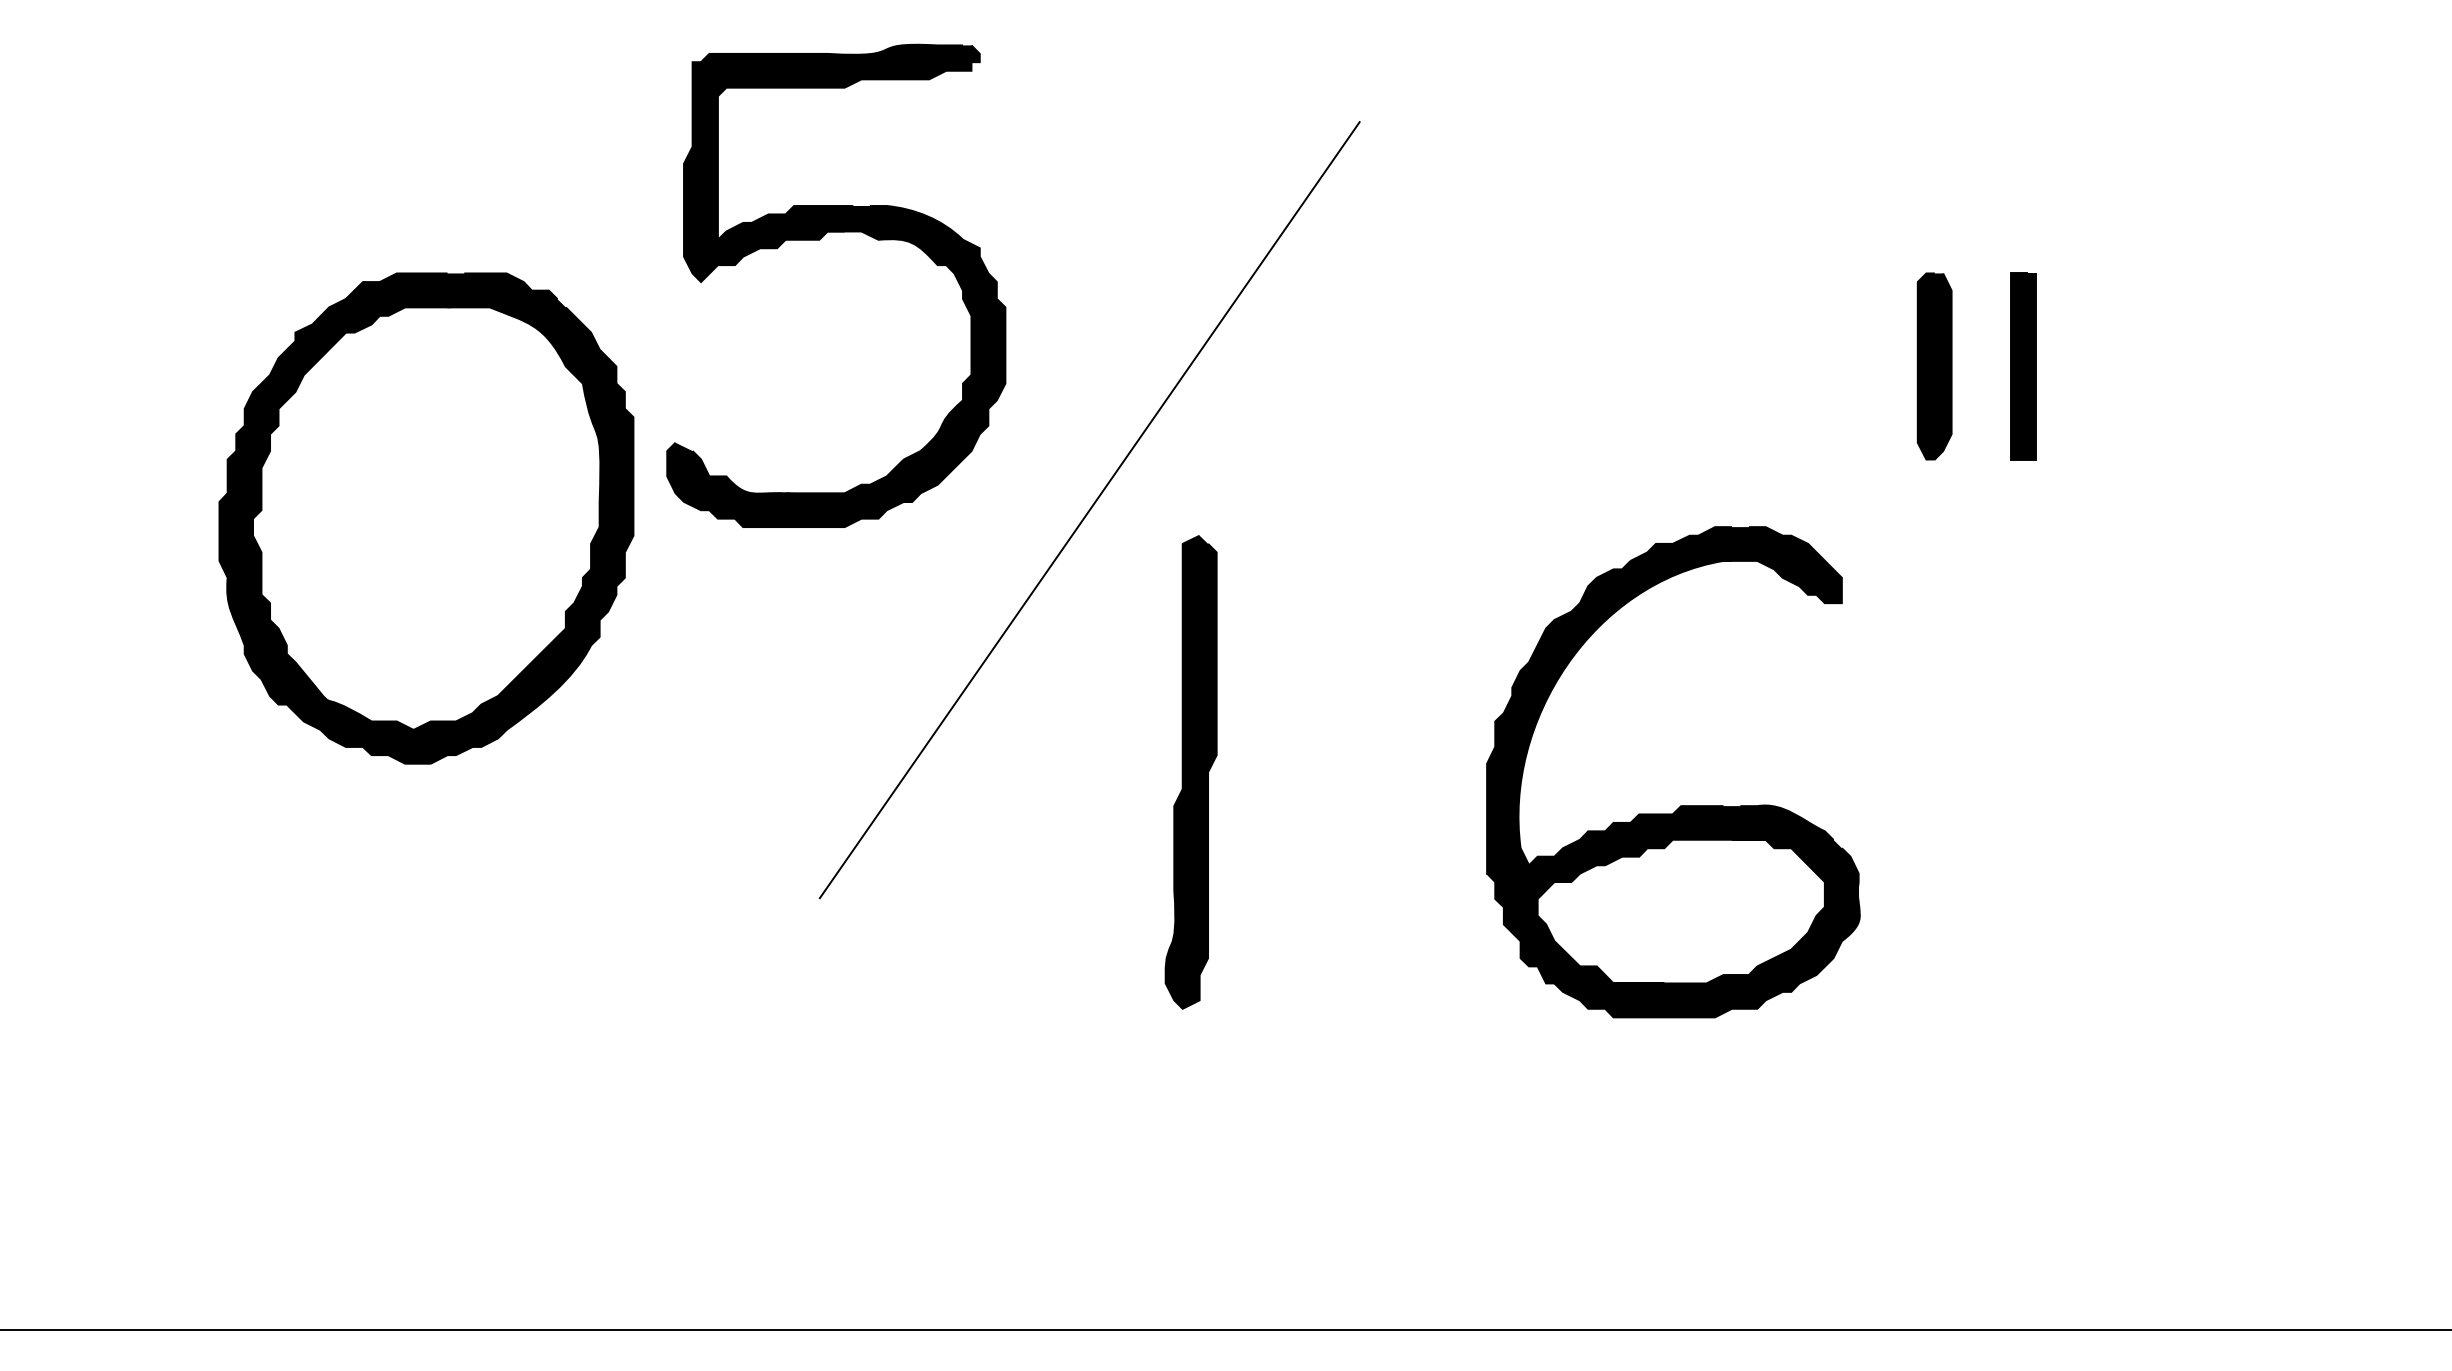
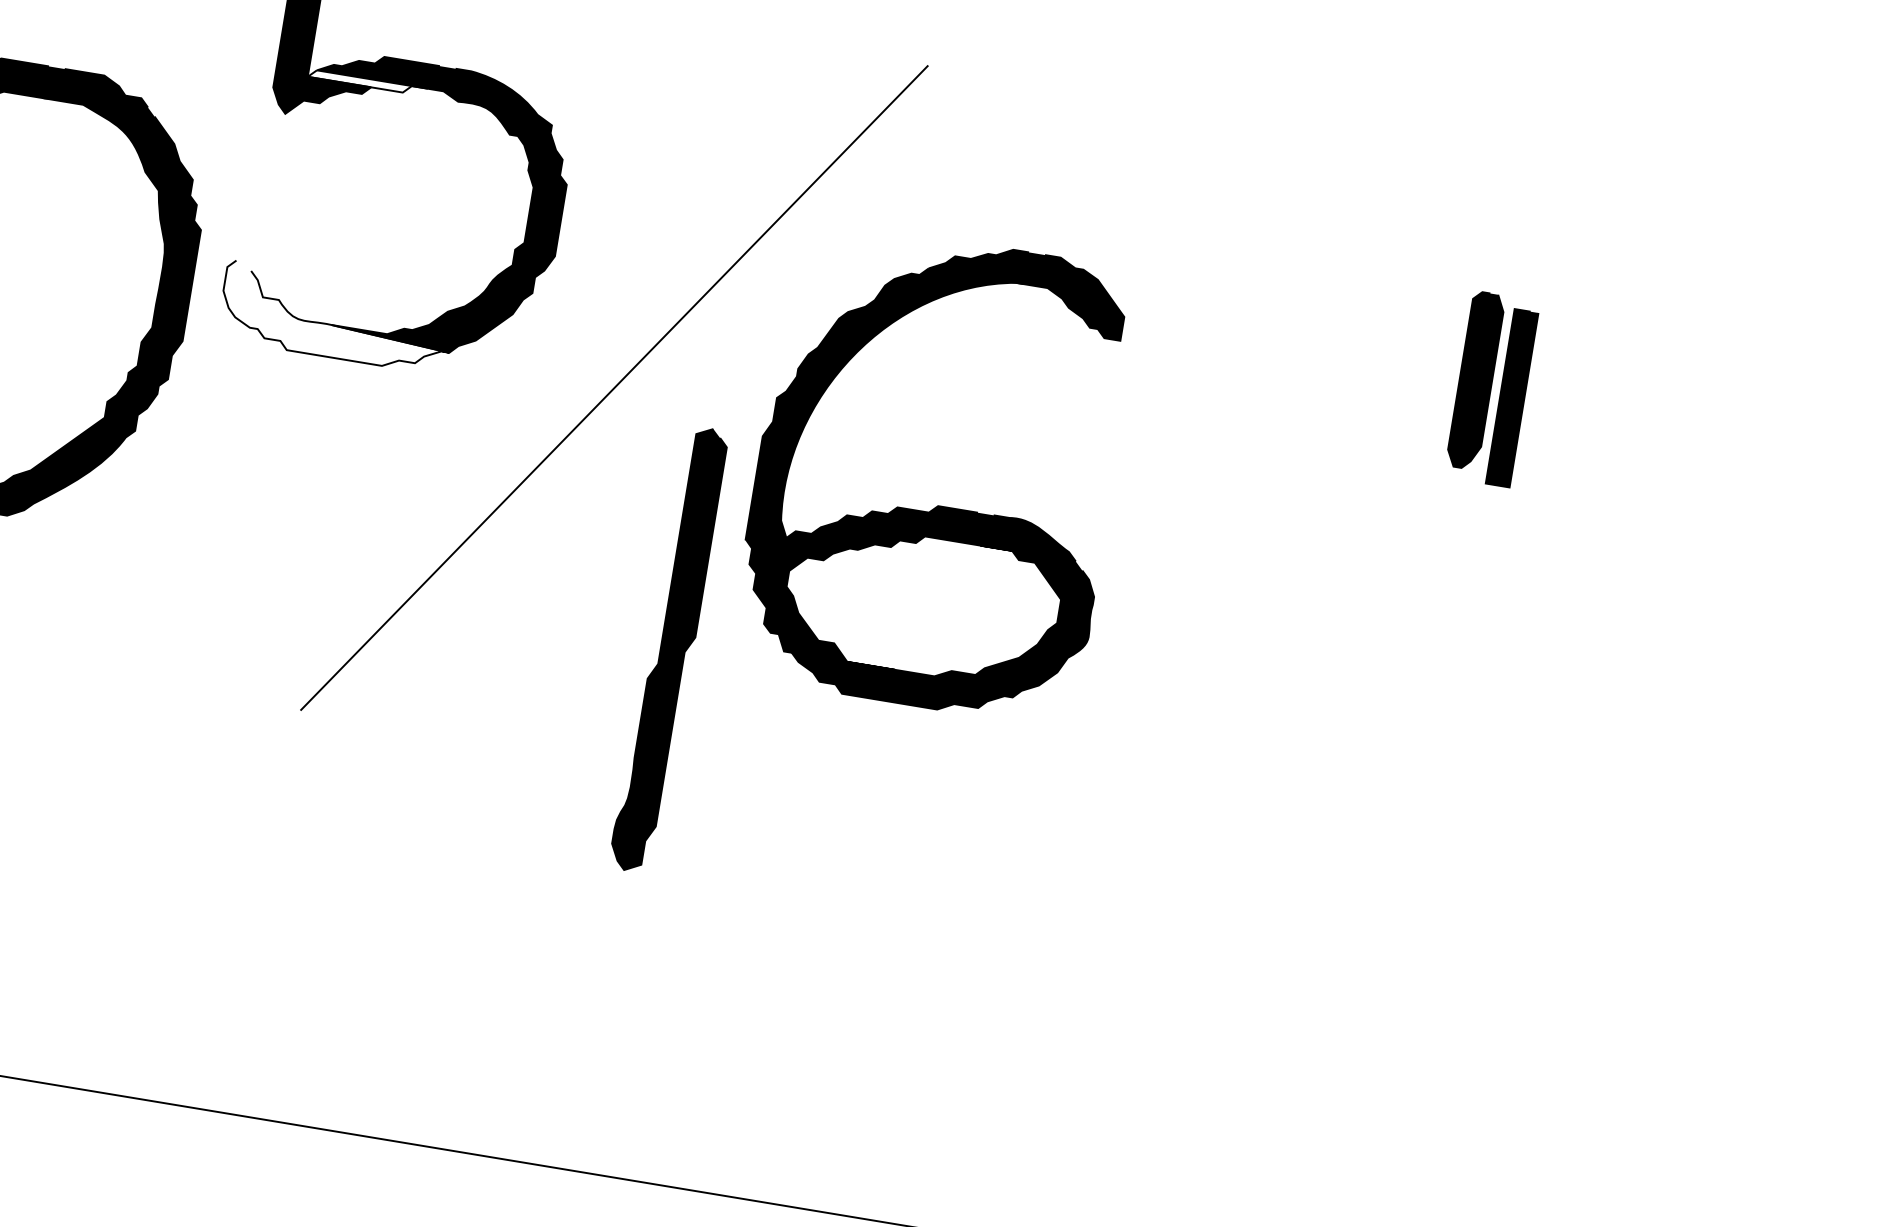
fill: (780, 235) -> (367, 82), removed
part: (1934, 366) -> (1475, 380), moved
fill: (789, 484) -> (336, 317), removed
part: (1680, 805) -> (937, 505), moved

